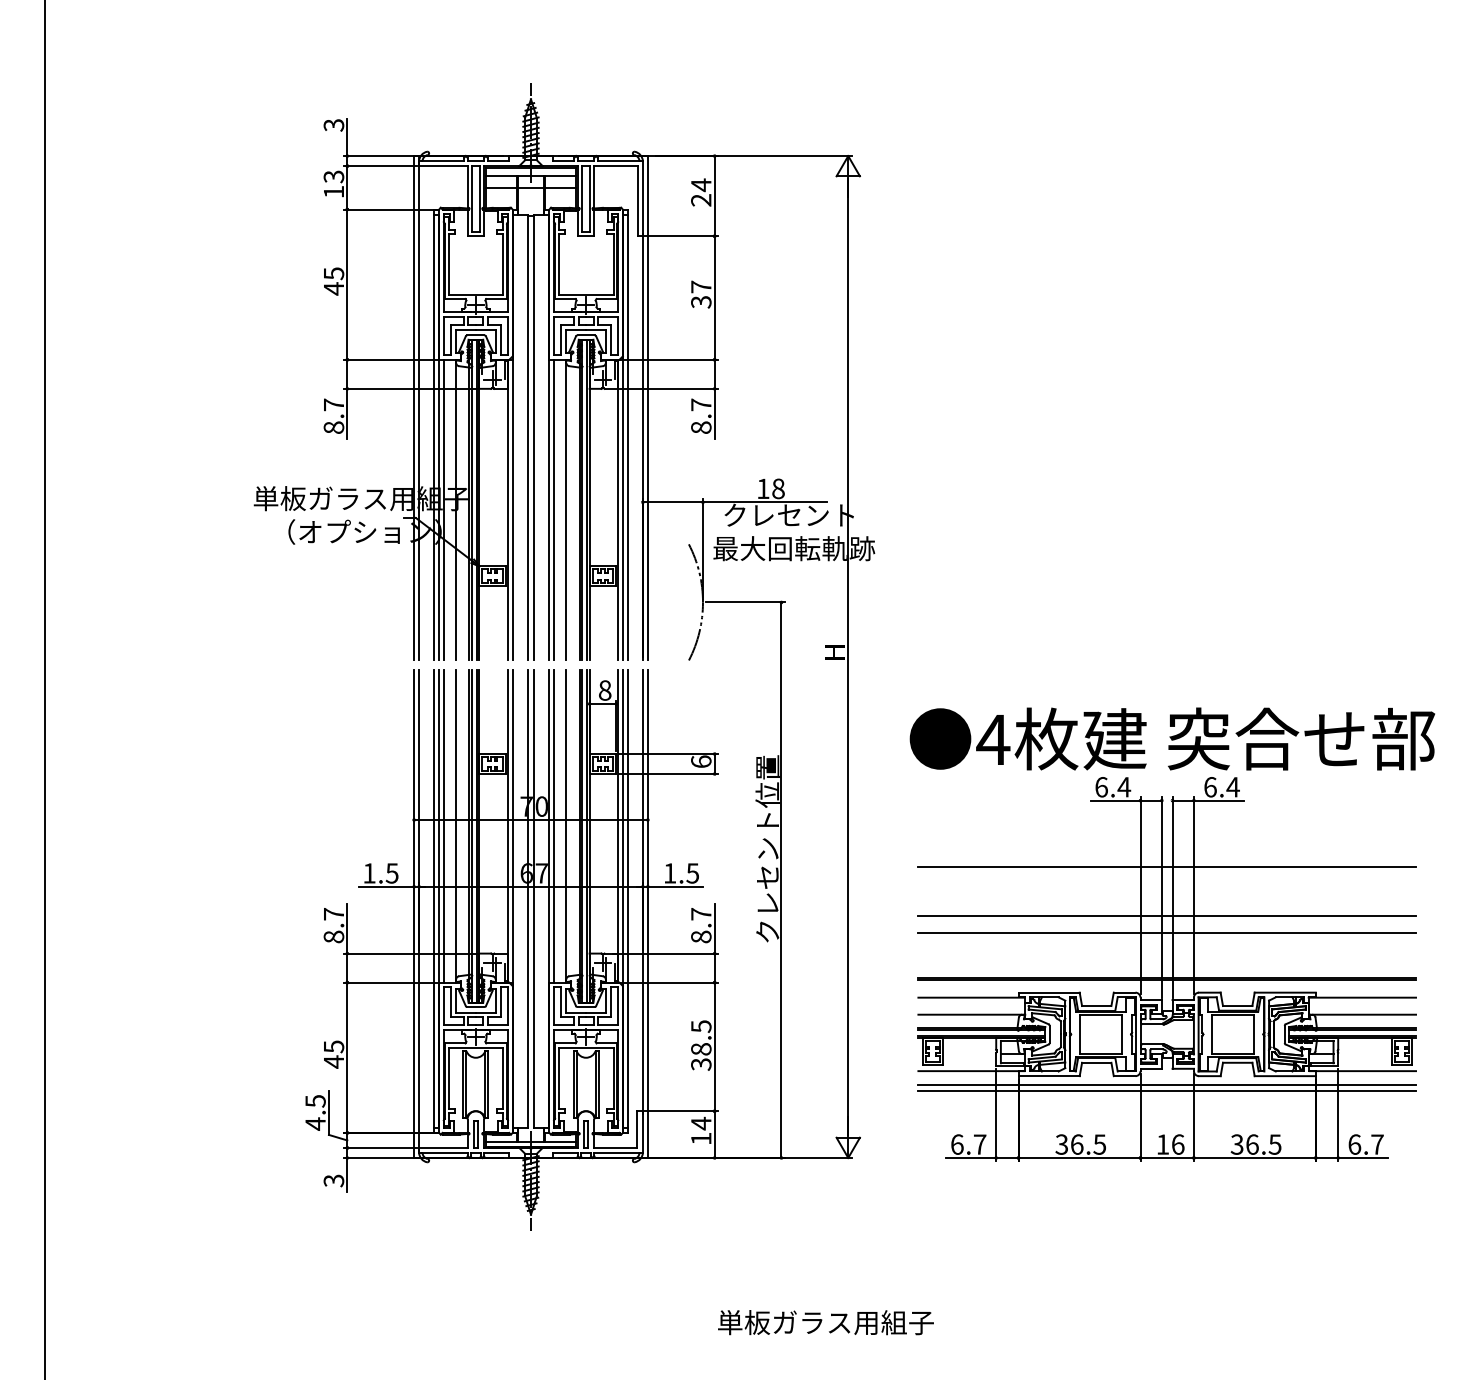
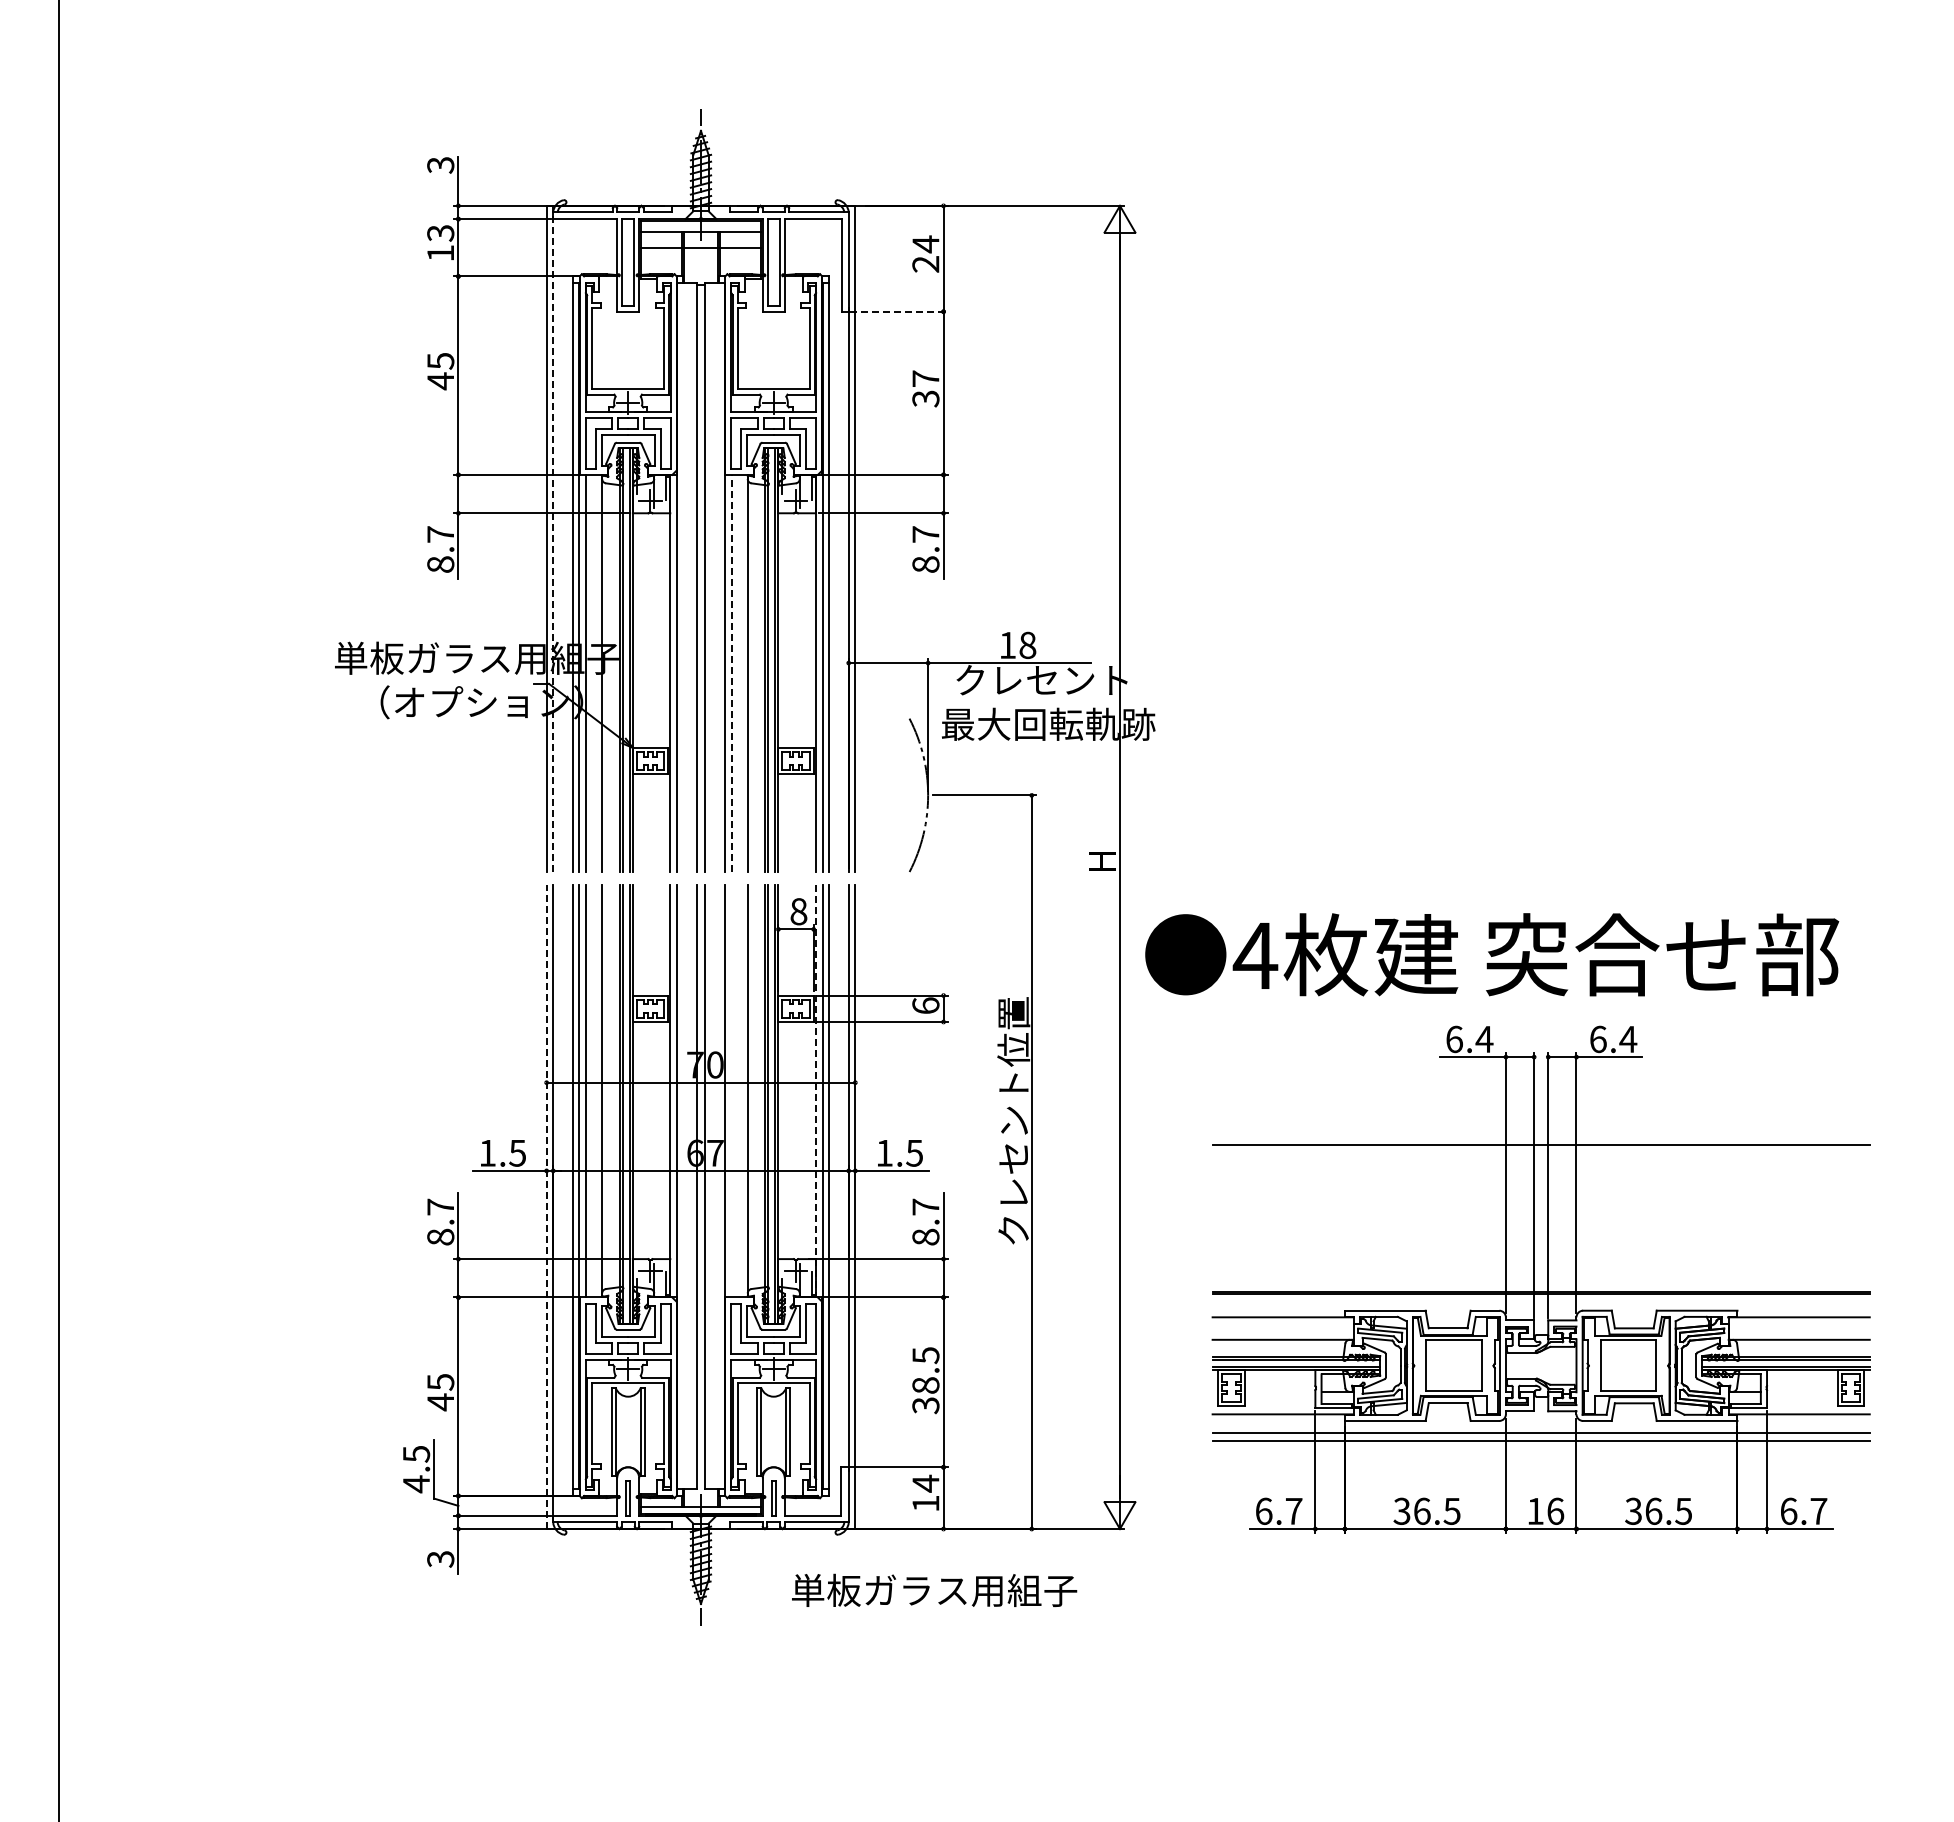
line: (681, 236) -> (899, 311), solid -> dashed
line: (419, 407) -> (553, 538), solid -> dashed
line: (554, 510) -> (731, 673), solid -> dashed
text: (1172, 738) -> (1492, 954), moved
line: (554, 826) -> (731, 1091), removed
line: (617, 826) -> (815, 1091), solid -> dashed
line: (414, 914) -> (546, 1207), solid -> dashed
line: (1166, 916) -> (1540, 1209), removed
line: (1166, 932) -> (1540, 1231), removed
text: (825, 1321) -> (934, 1589), moved

